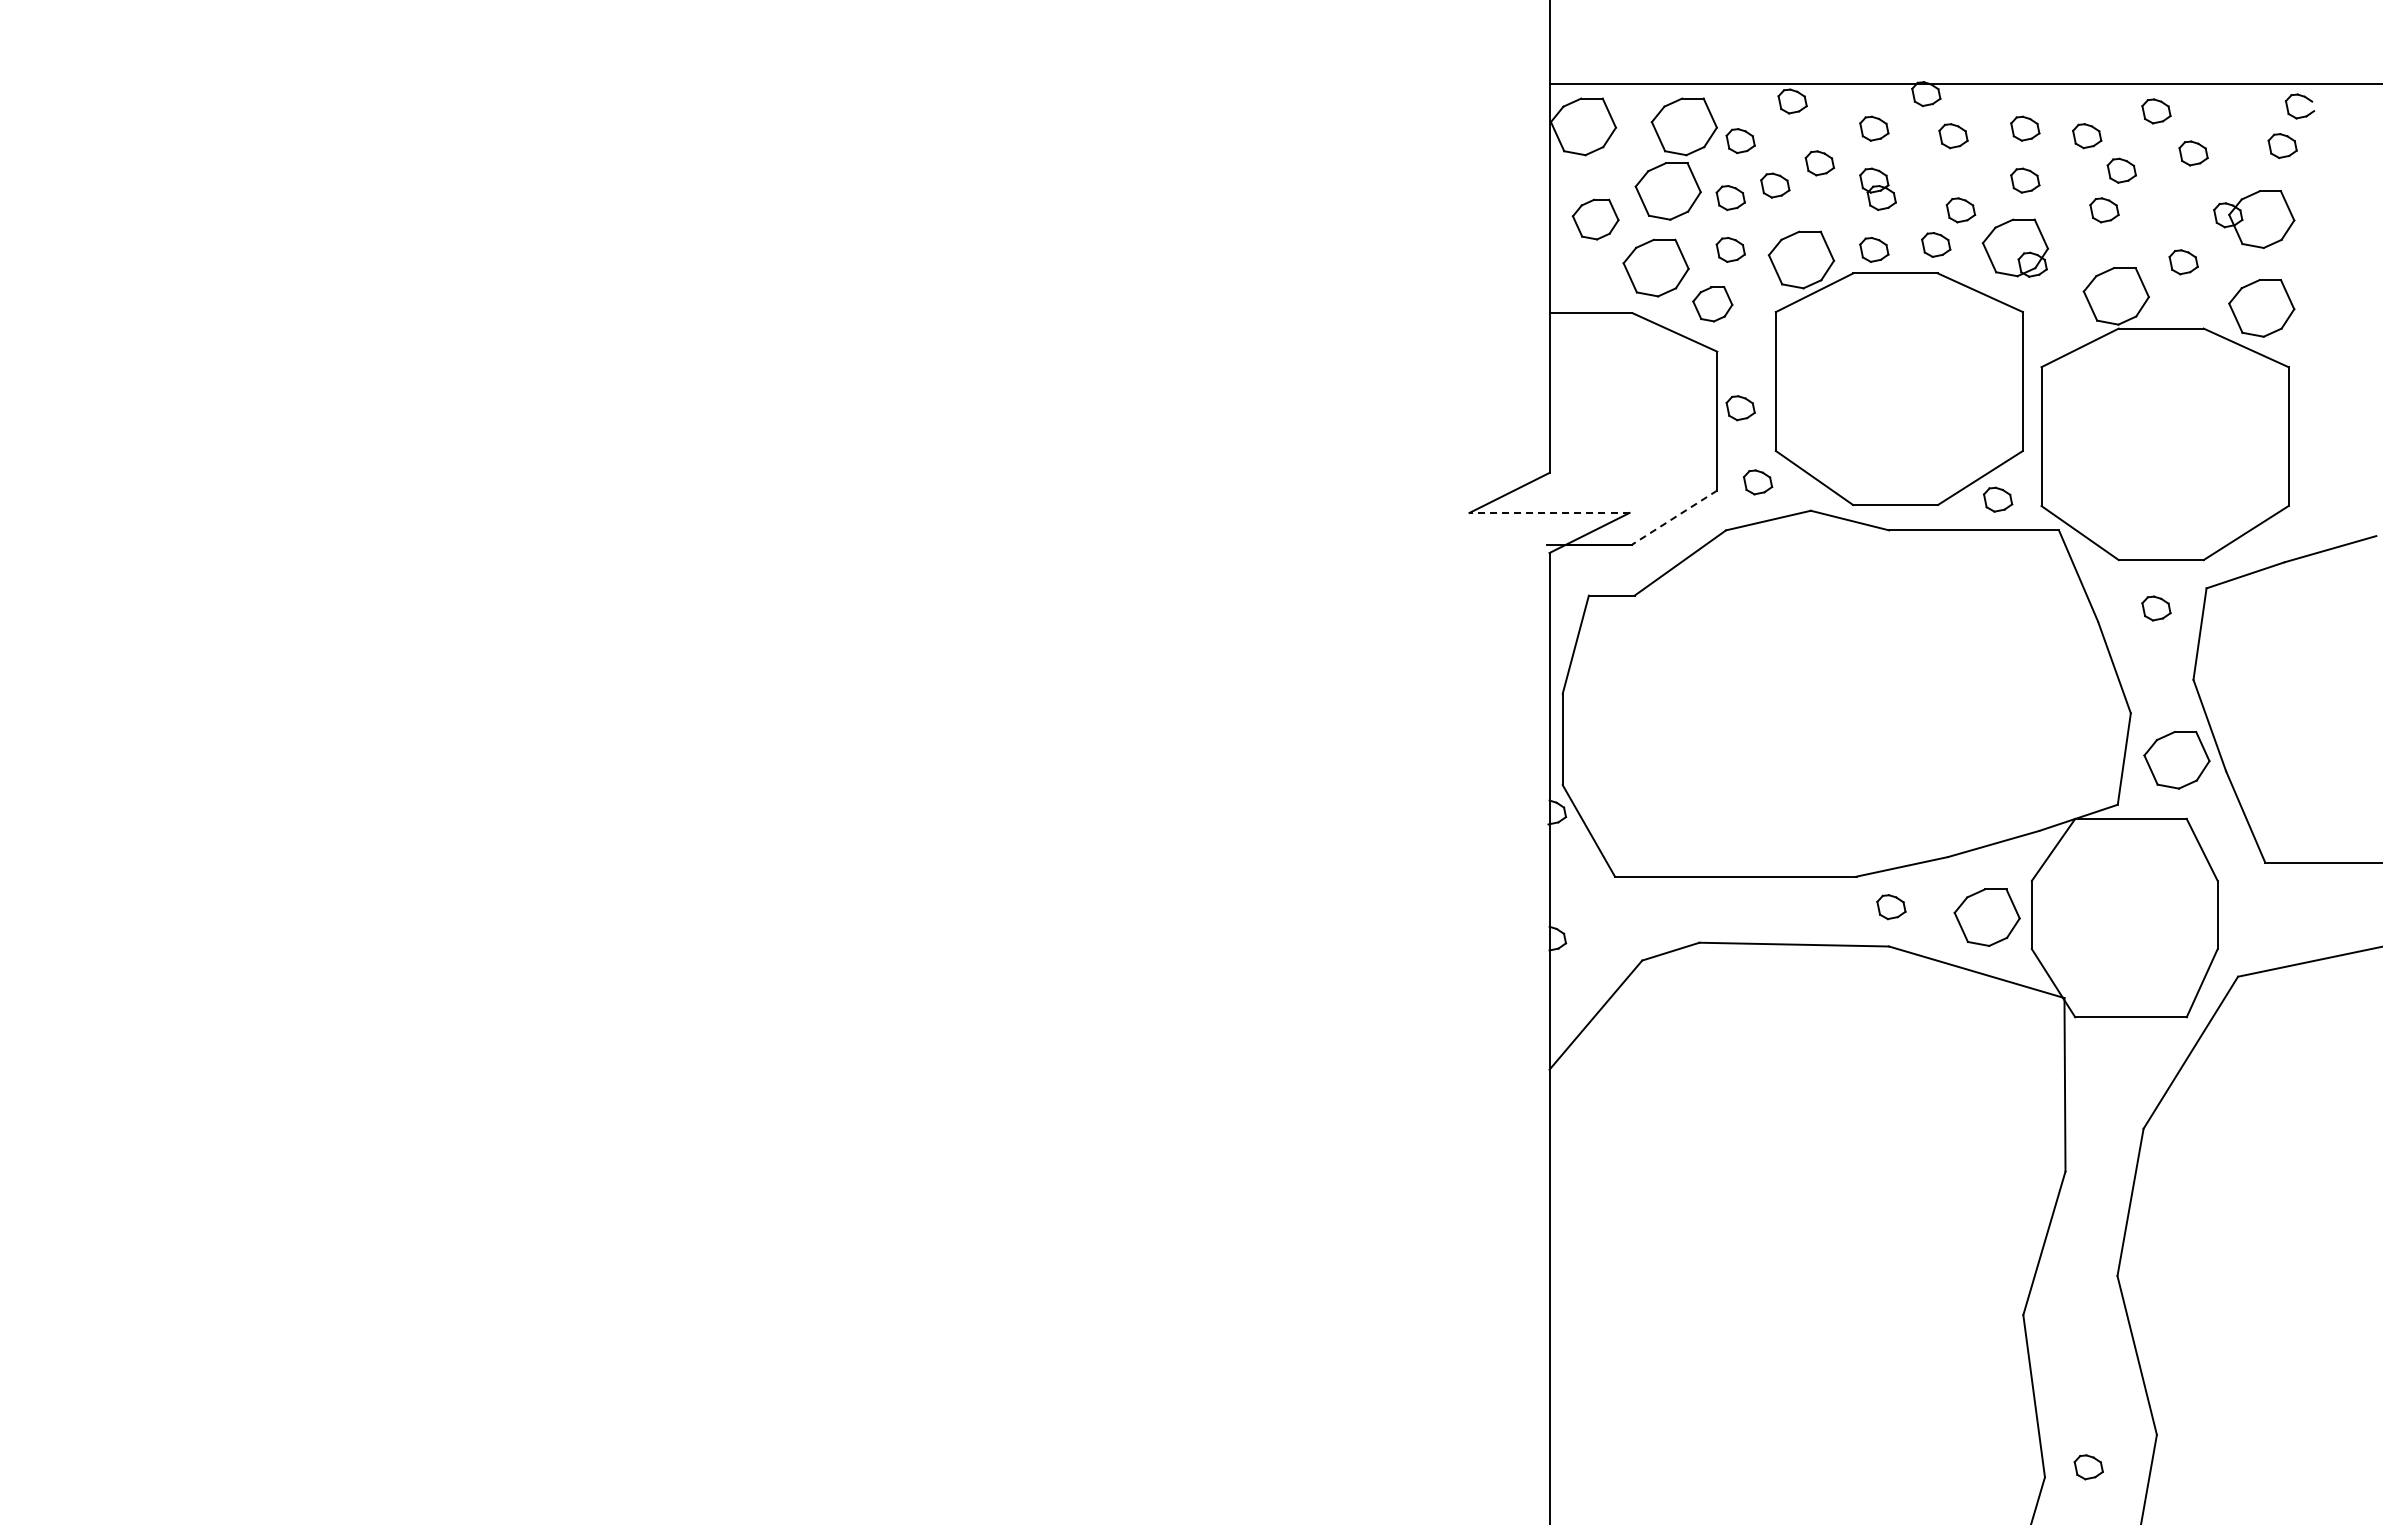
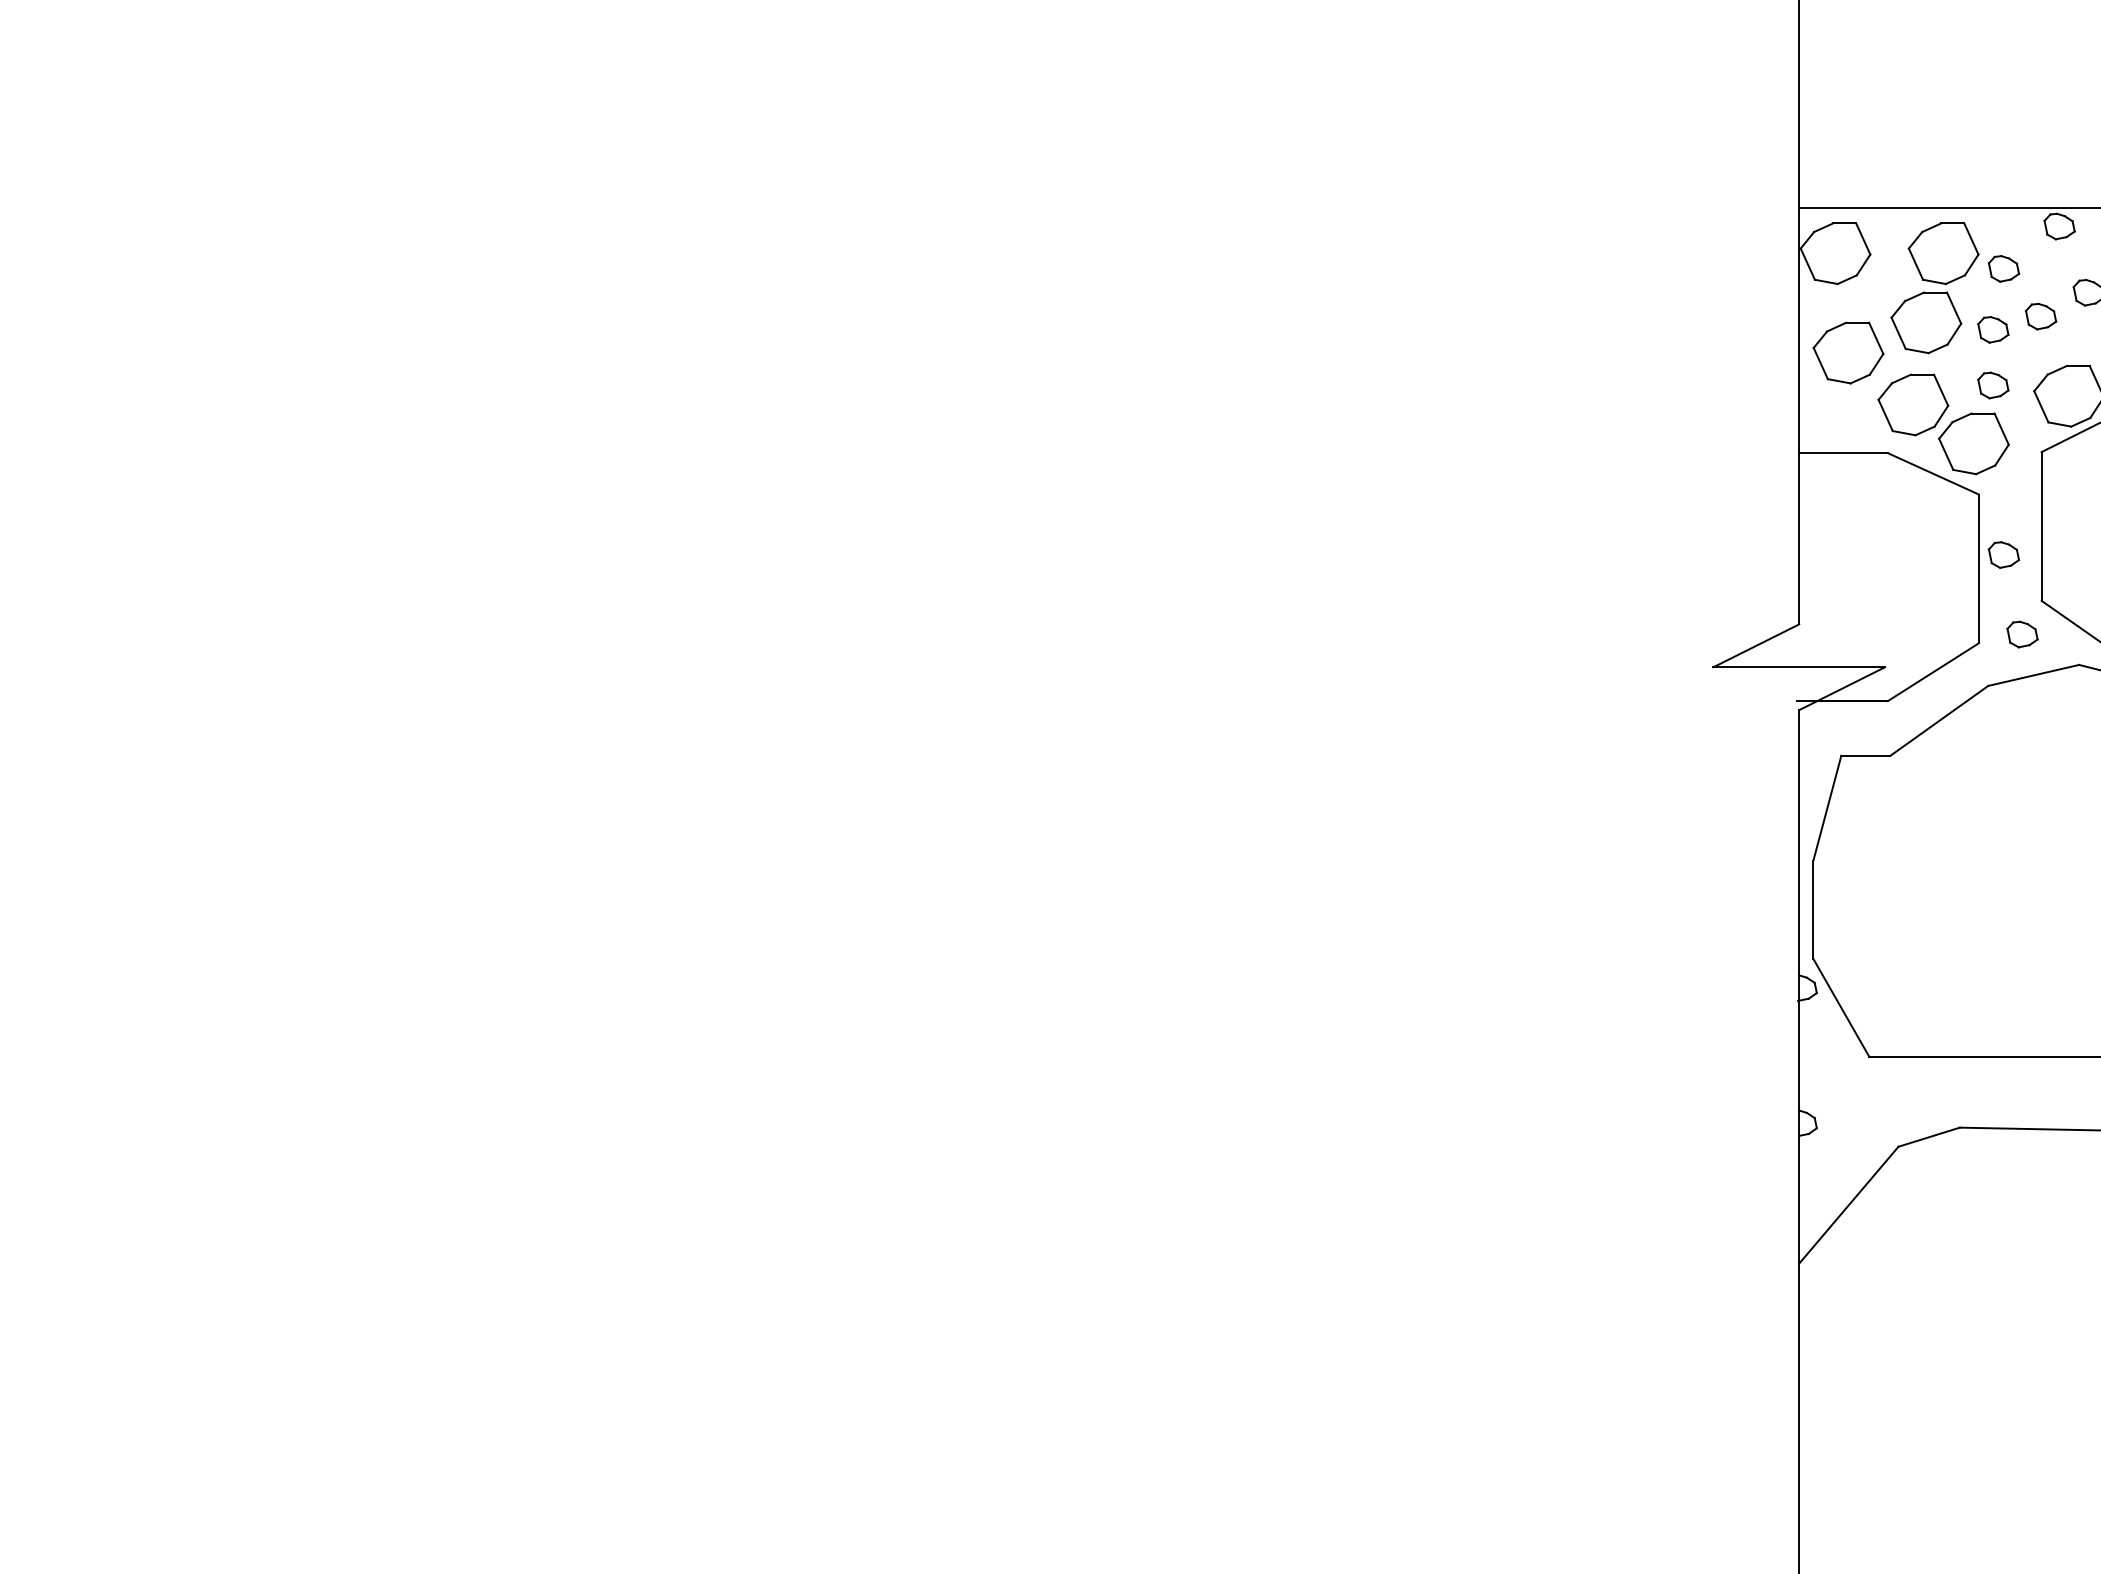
part: (1595, 219) -> (1848, 352), size x1.43
part: (1712, 304) -> (1973, 443), size x1.67
line: (1549, 512) -> (1799, 666), dashed -> solid
line: (1674, 517) -> (1933, 672), dashed -> solid

